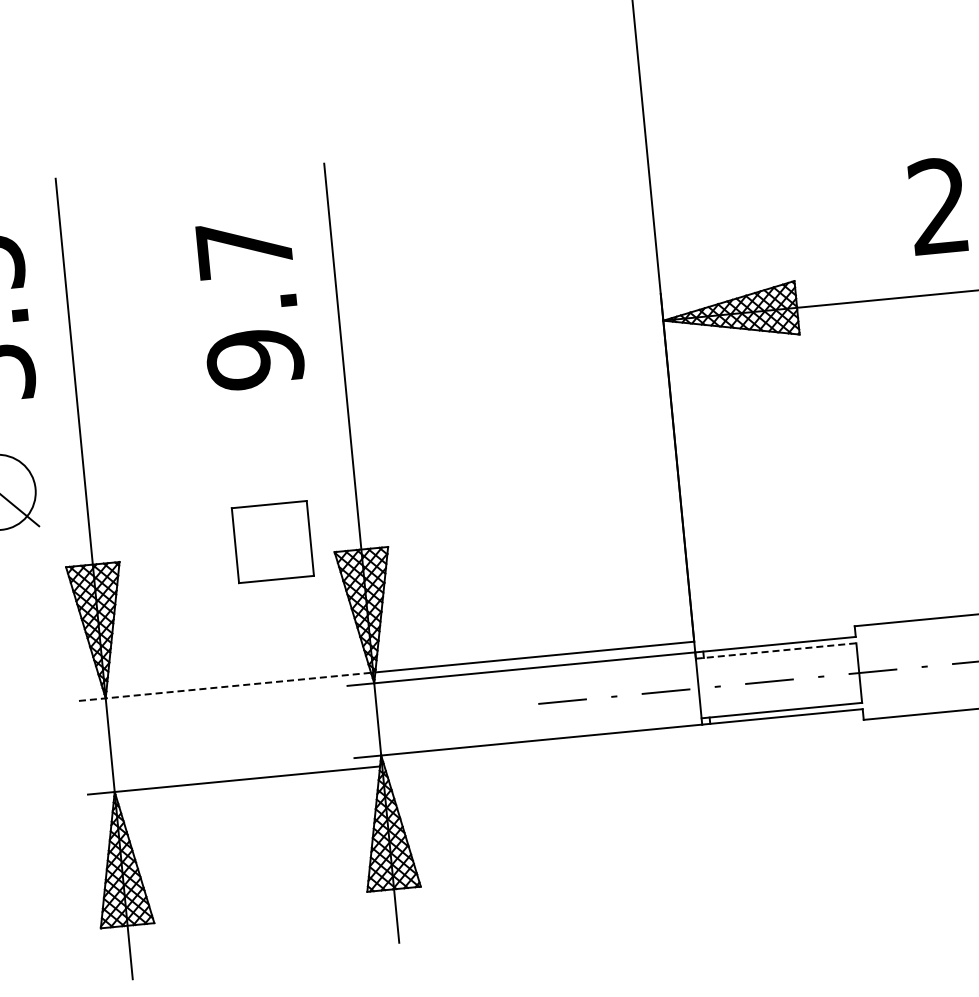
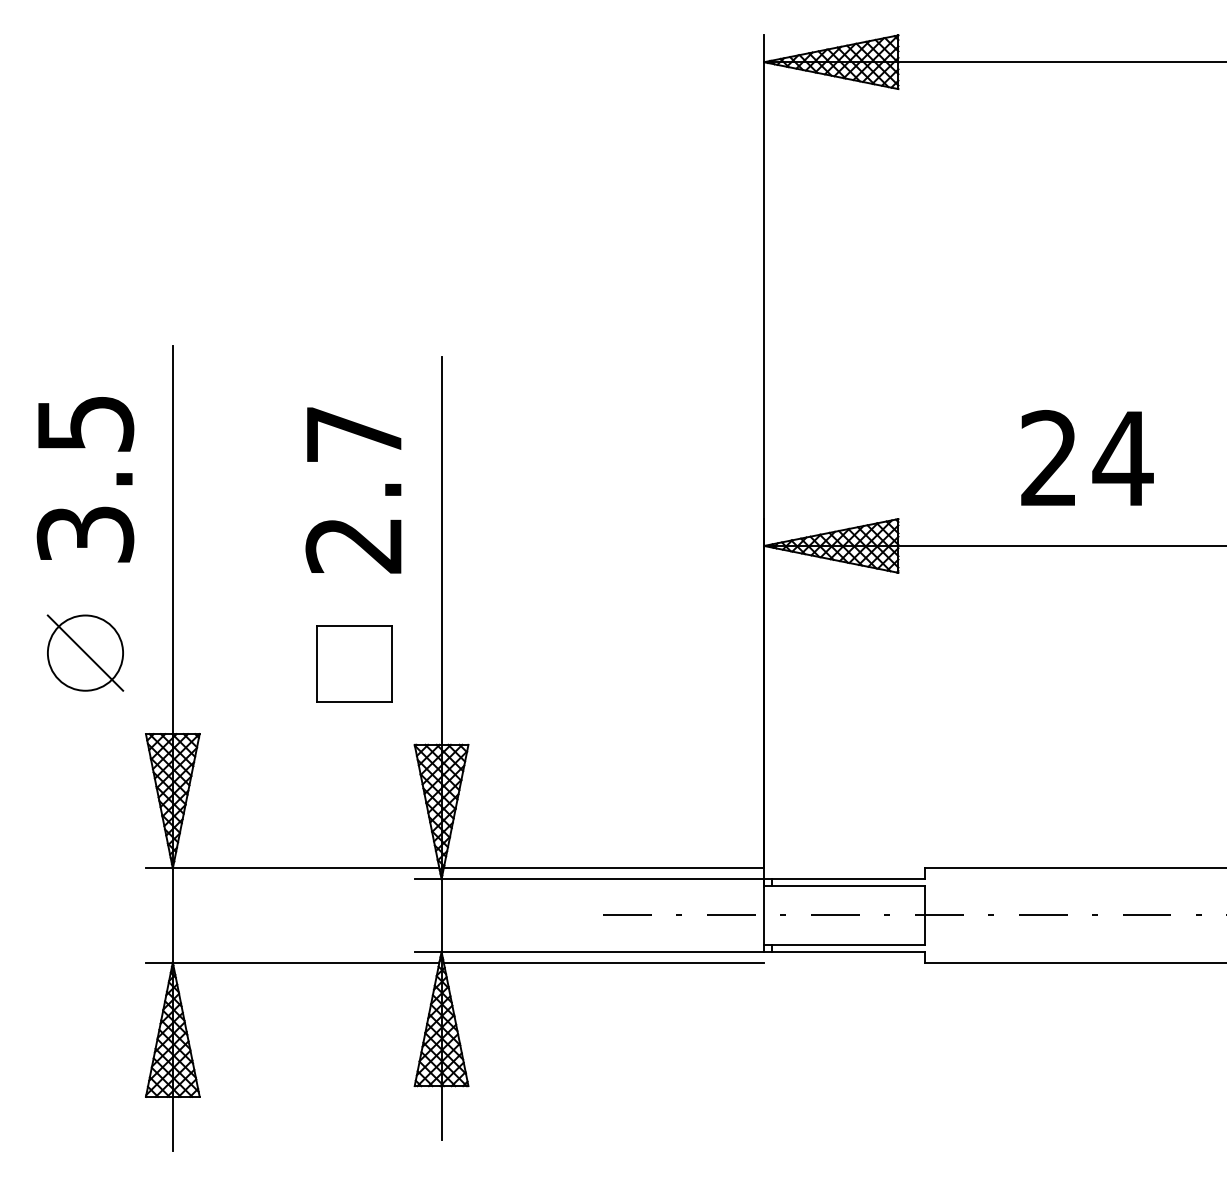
text: (254, 359) -> (353, 545), 9.7 -> 2.7
part: (273, 541) -> (354, 663), moved
line: (775, 650) -> (844, 885), dashed -> solid
line: (224, 686) -> (292, 868), dashed -> solid
line: (543, 750) -> (603, 962), added

